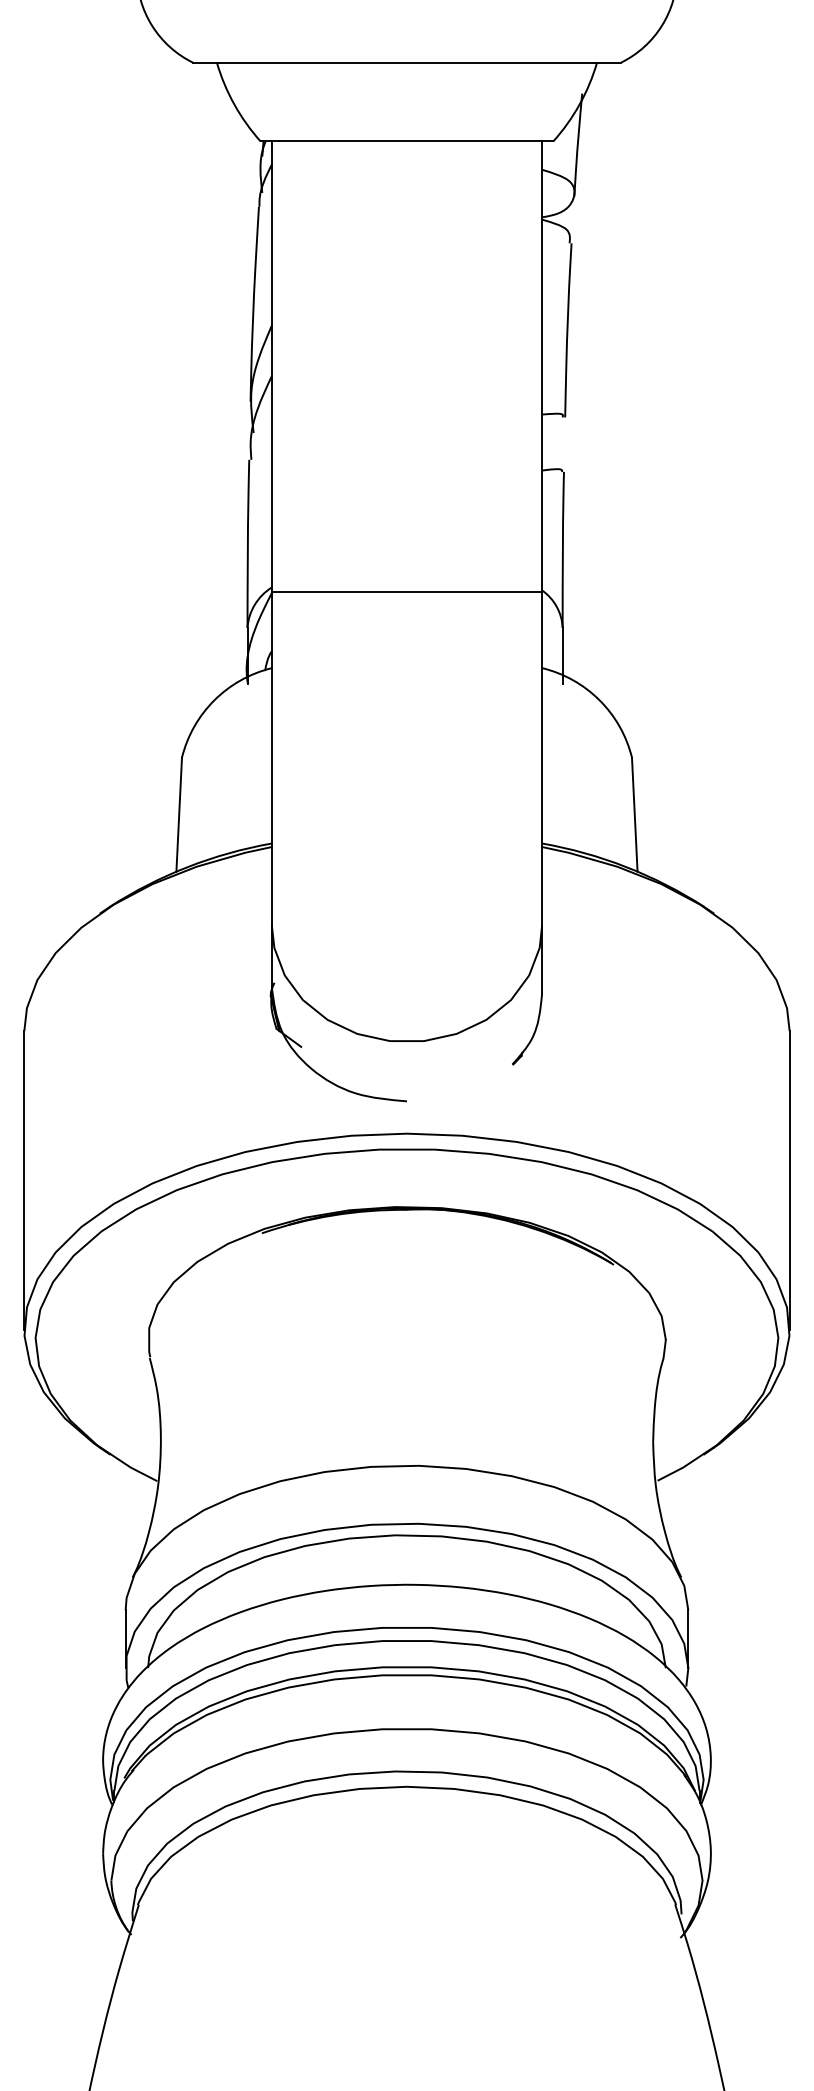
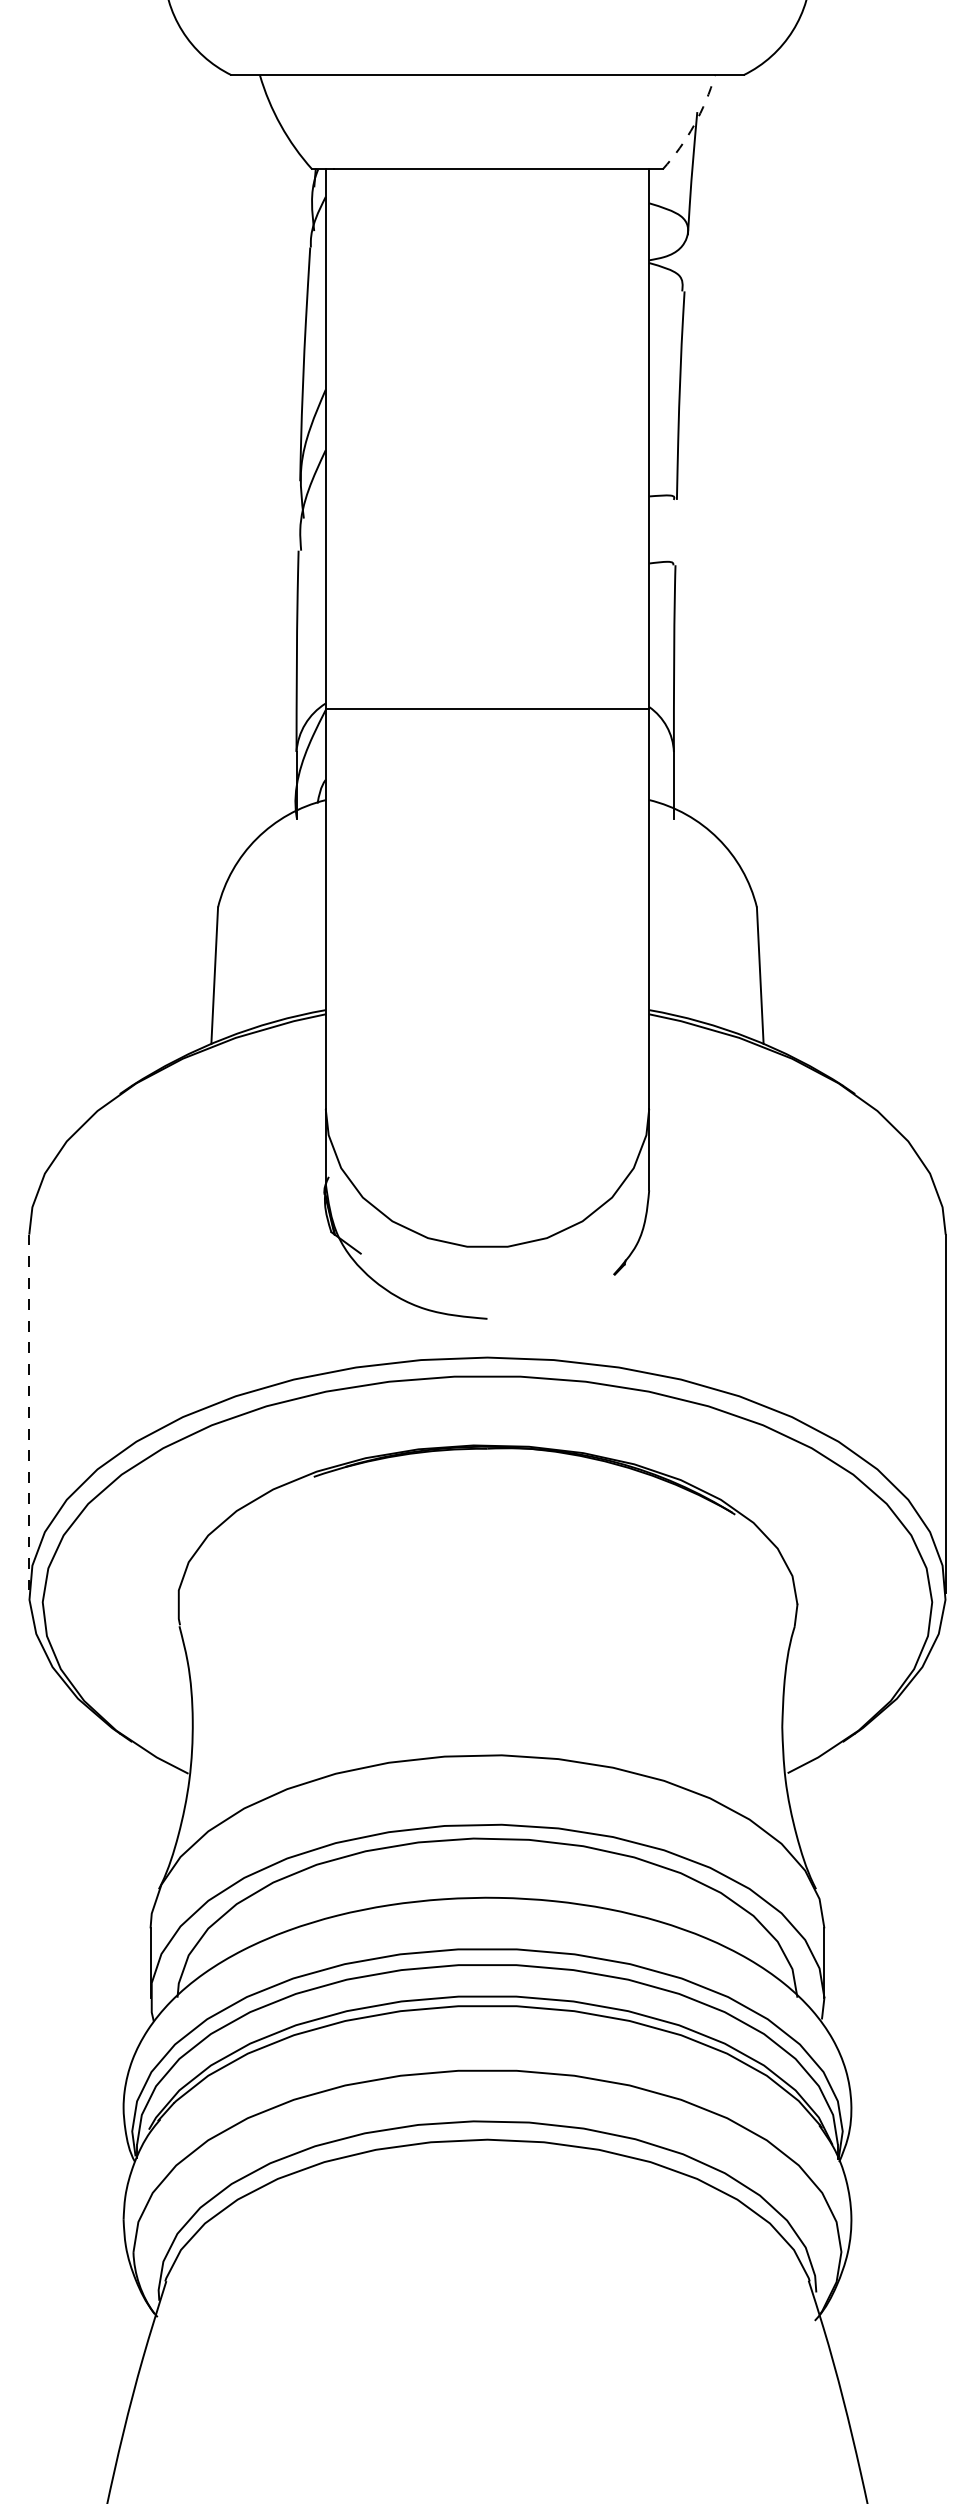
arc: (579, 104) -> (694, 125), solid -> dashed
line: (24, 1180) -> (29, 1413), solid -> dashed

